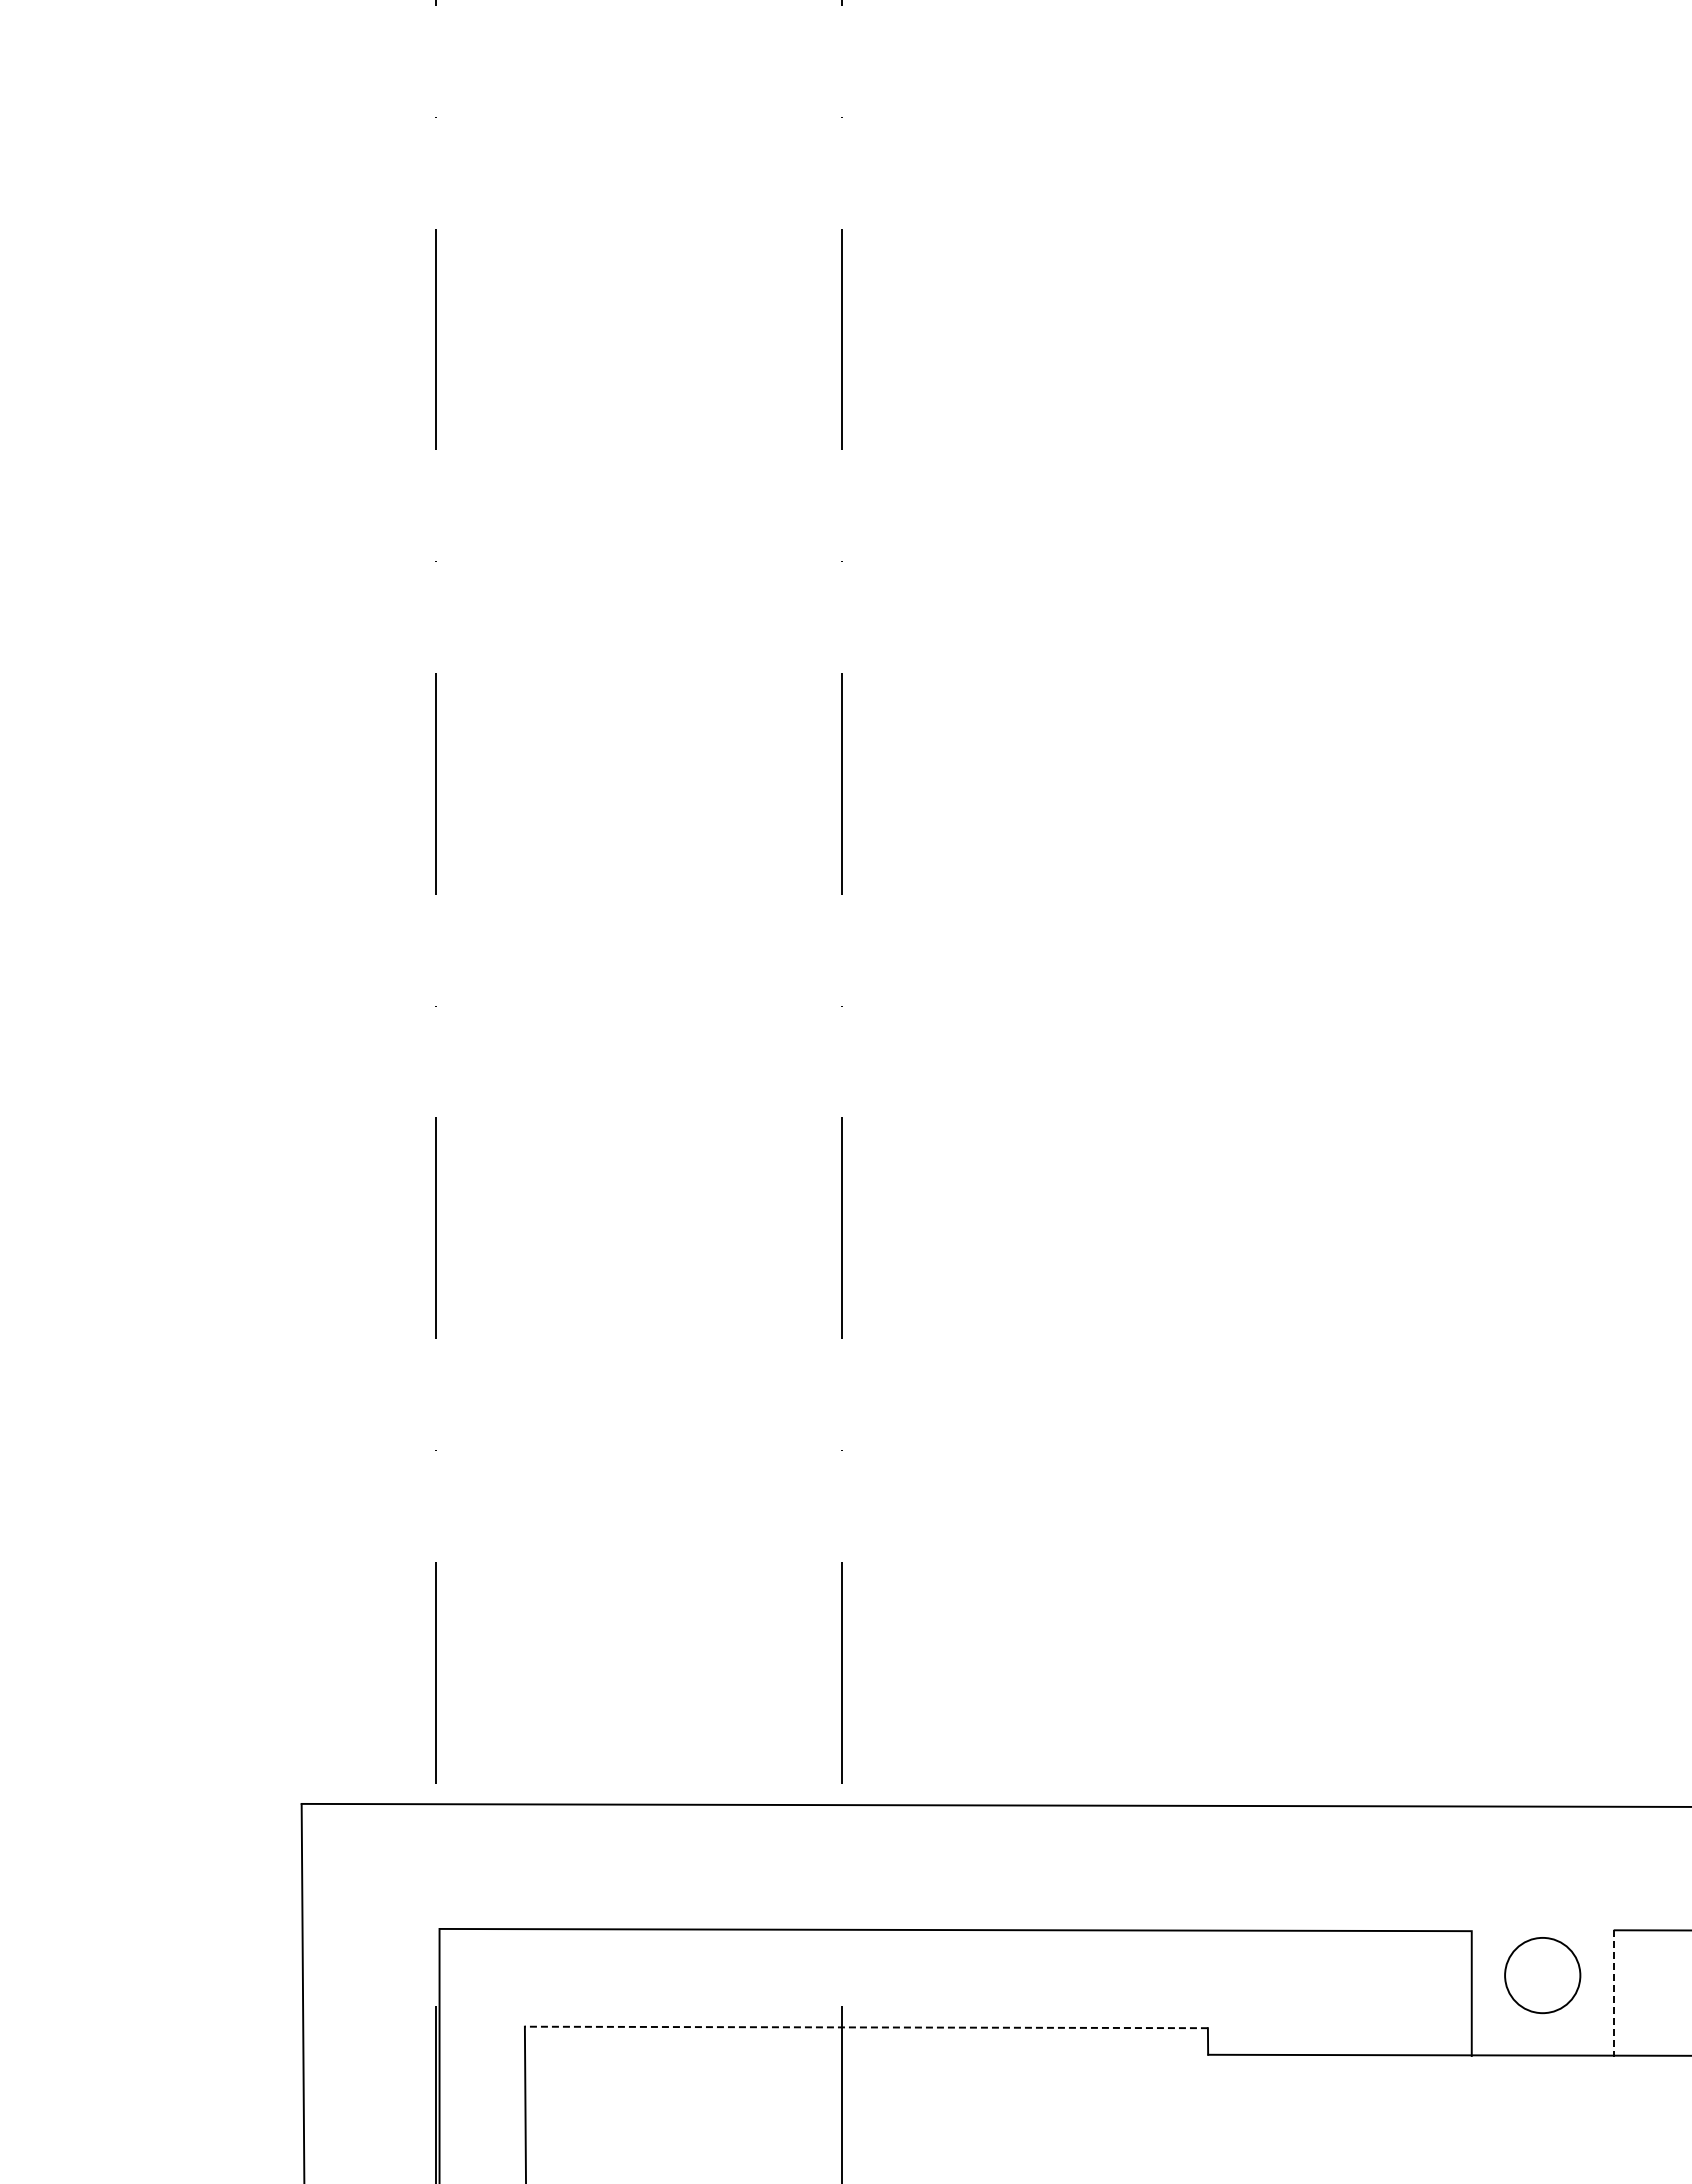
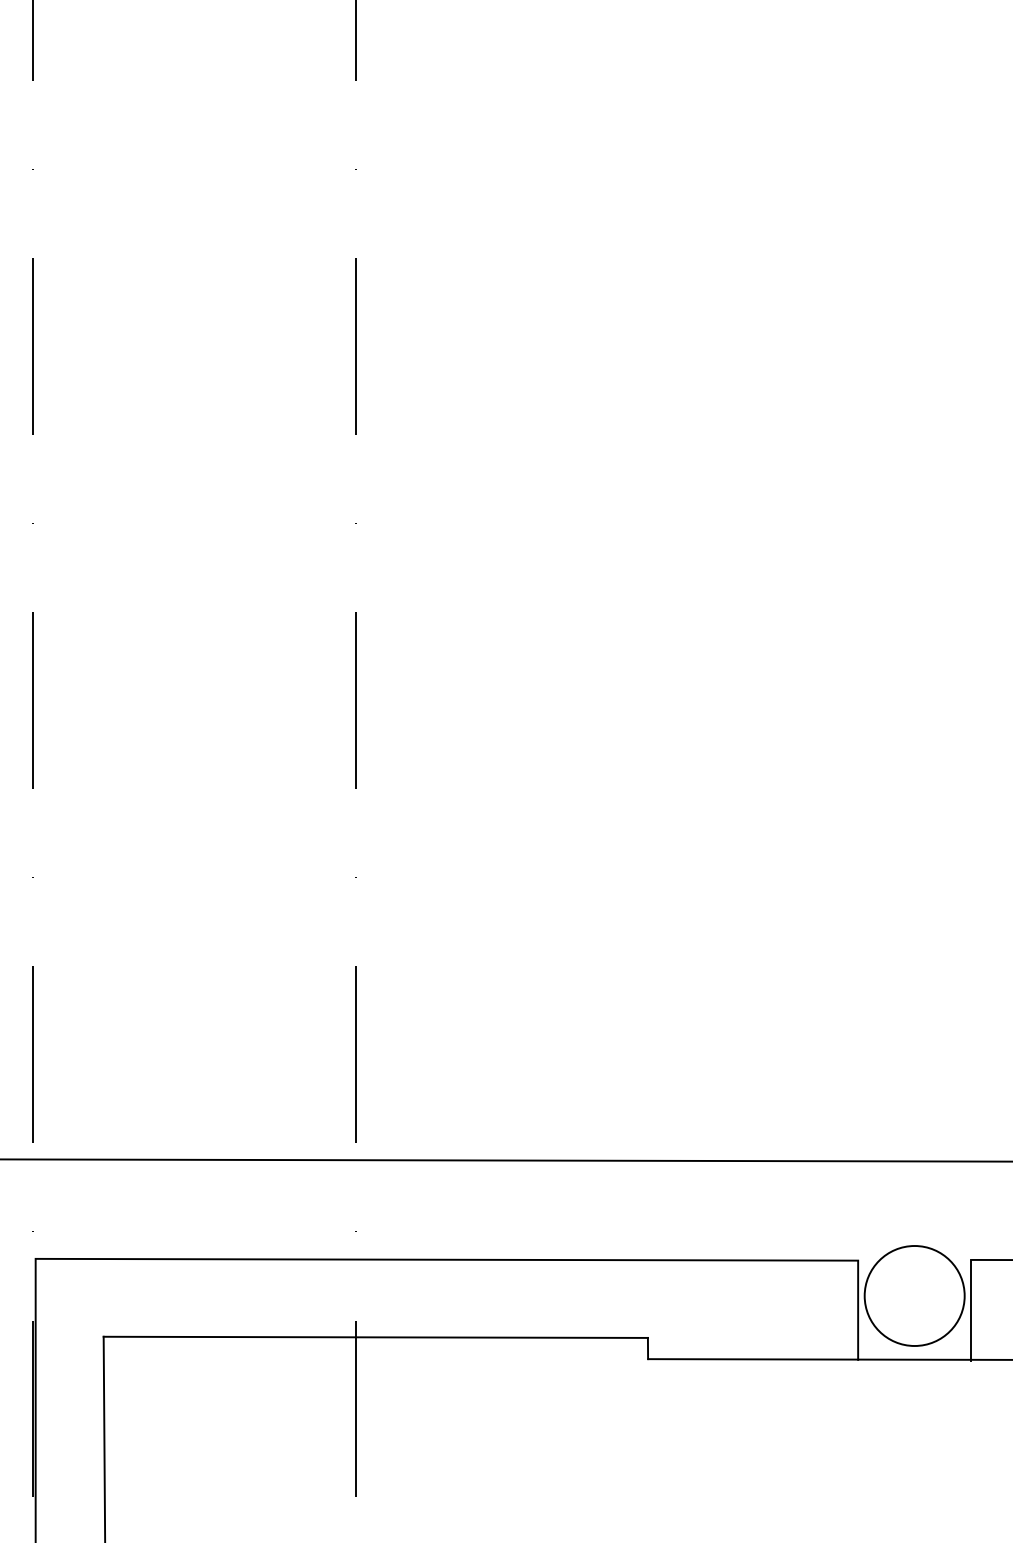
circle: (1542, 1975) -> (914, 1295), size x1.67
line: (1613, 1994) -> (971, 1311), dashed -> solid
line: (866, 2027) -> (375, 1337), dashed -> solid

